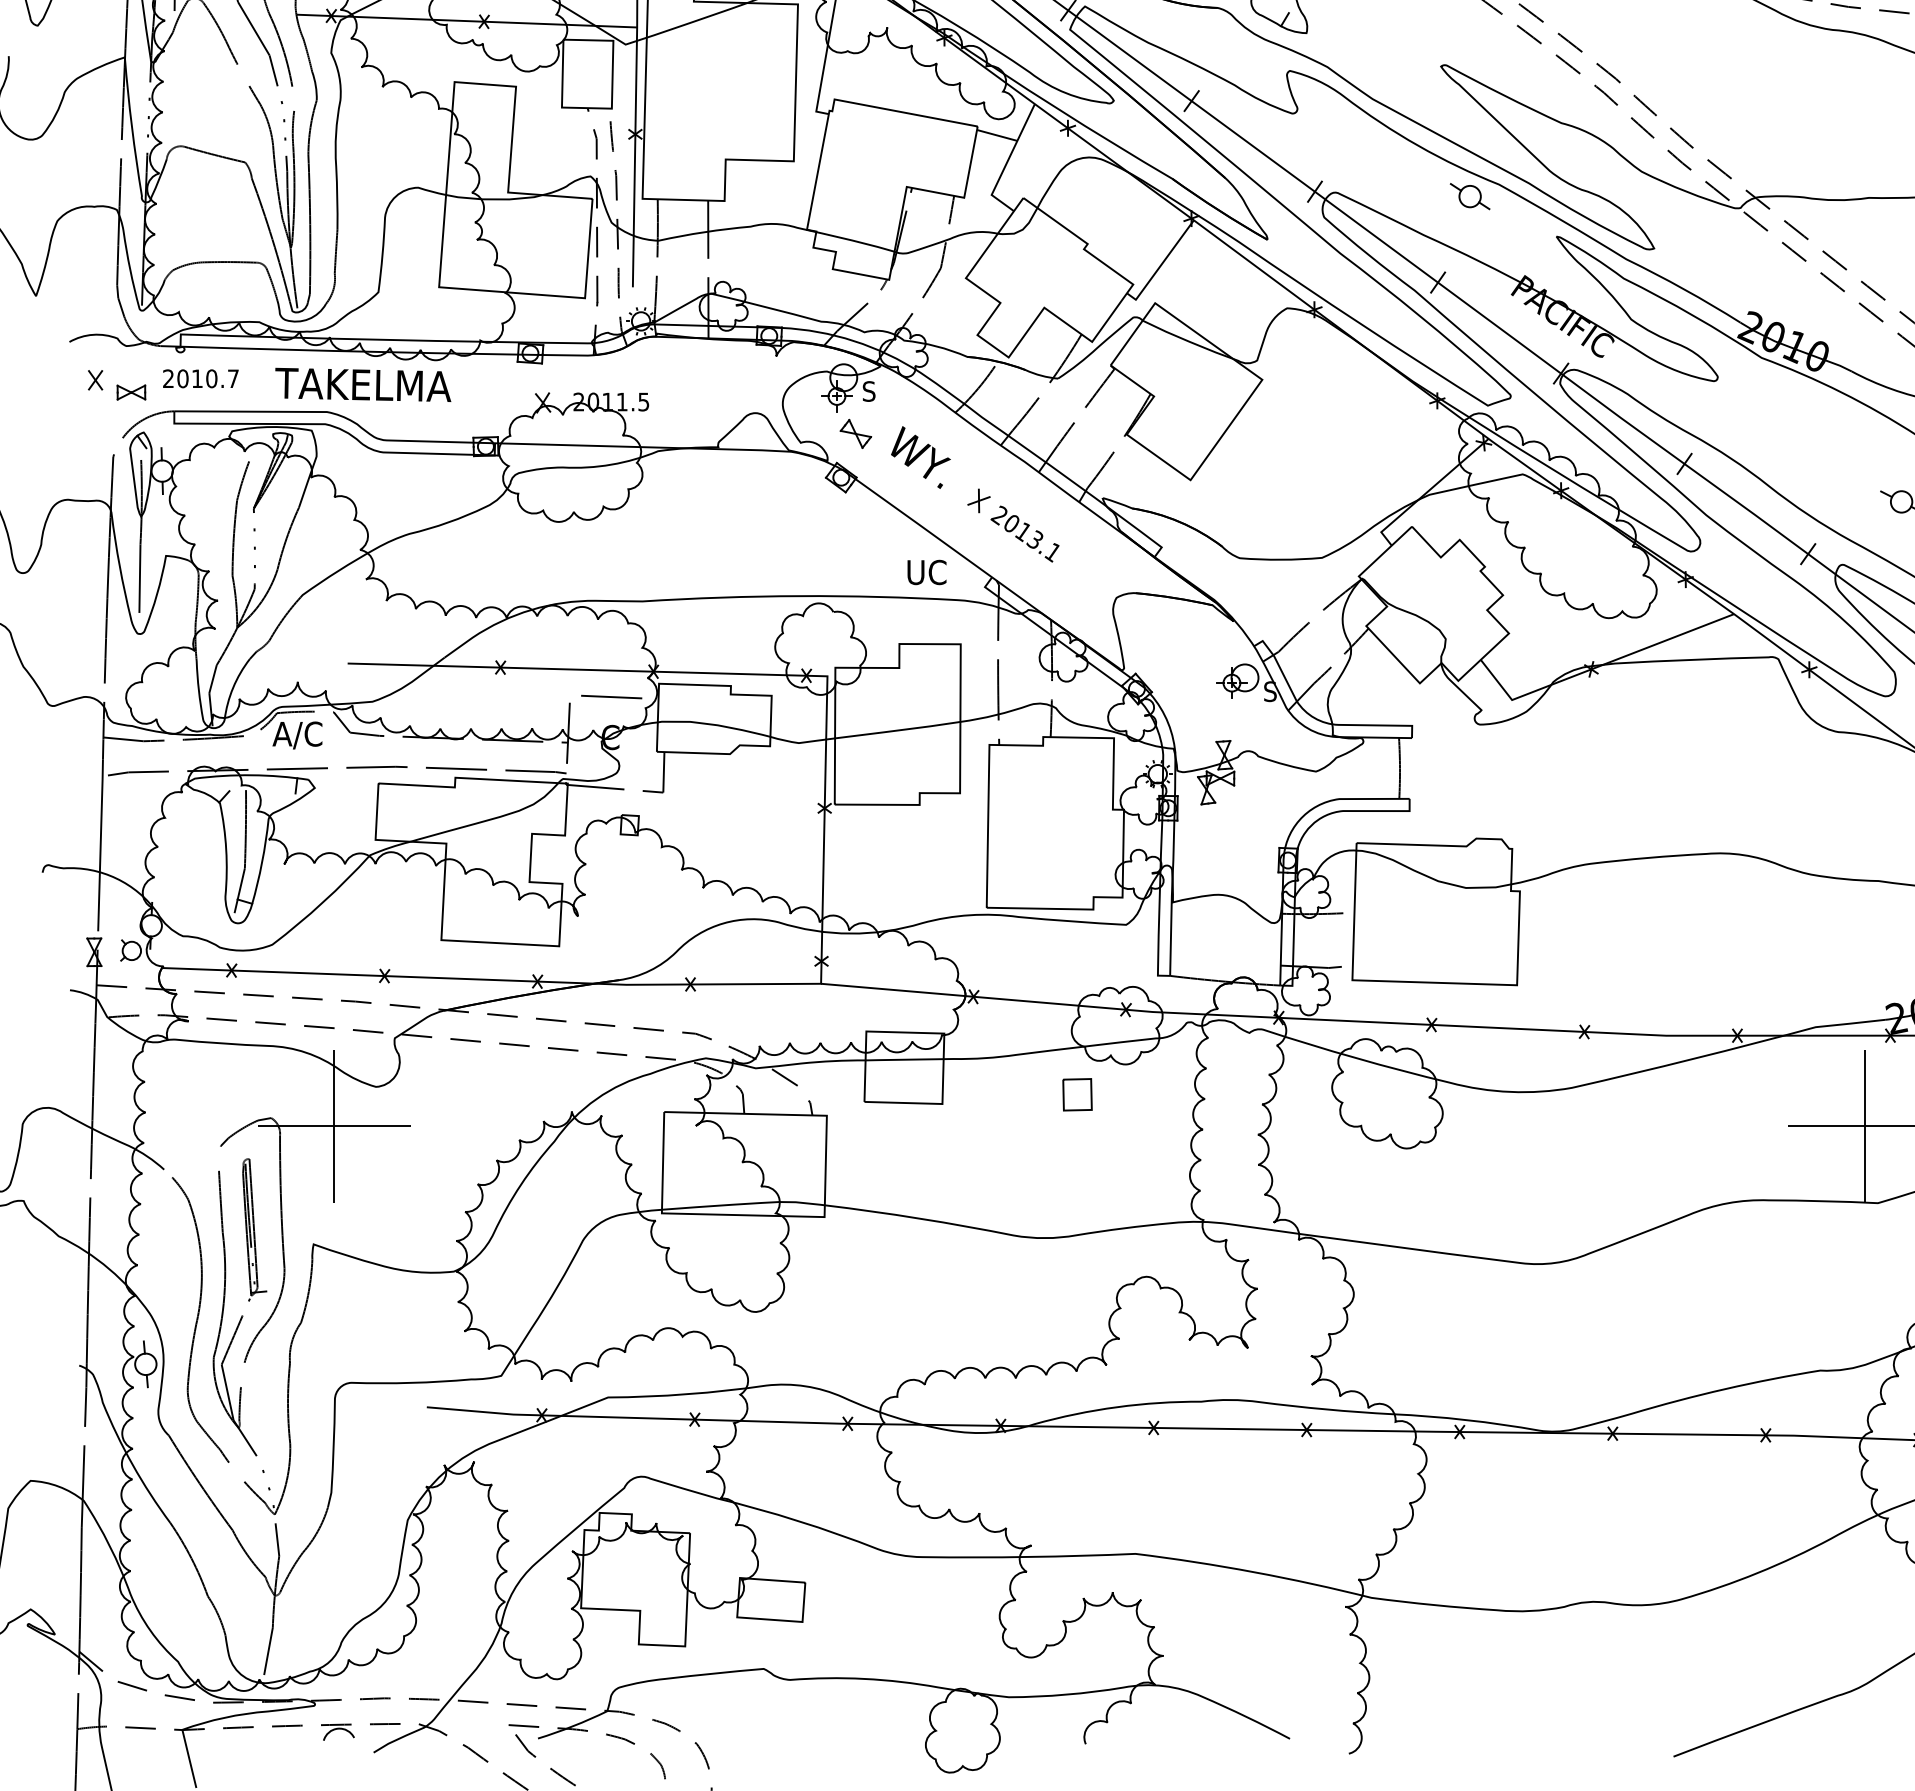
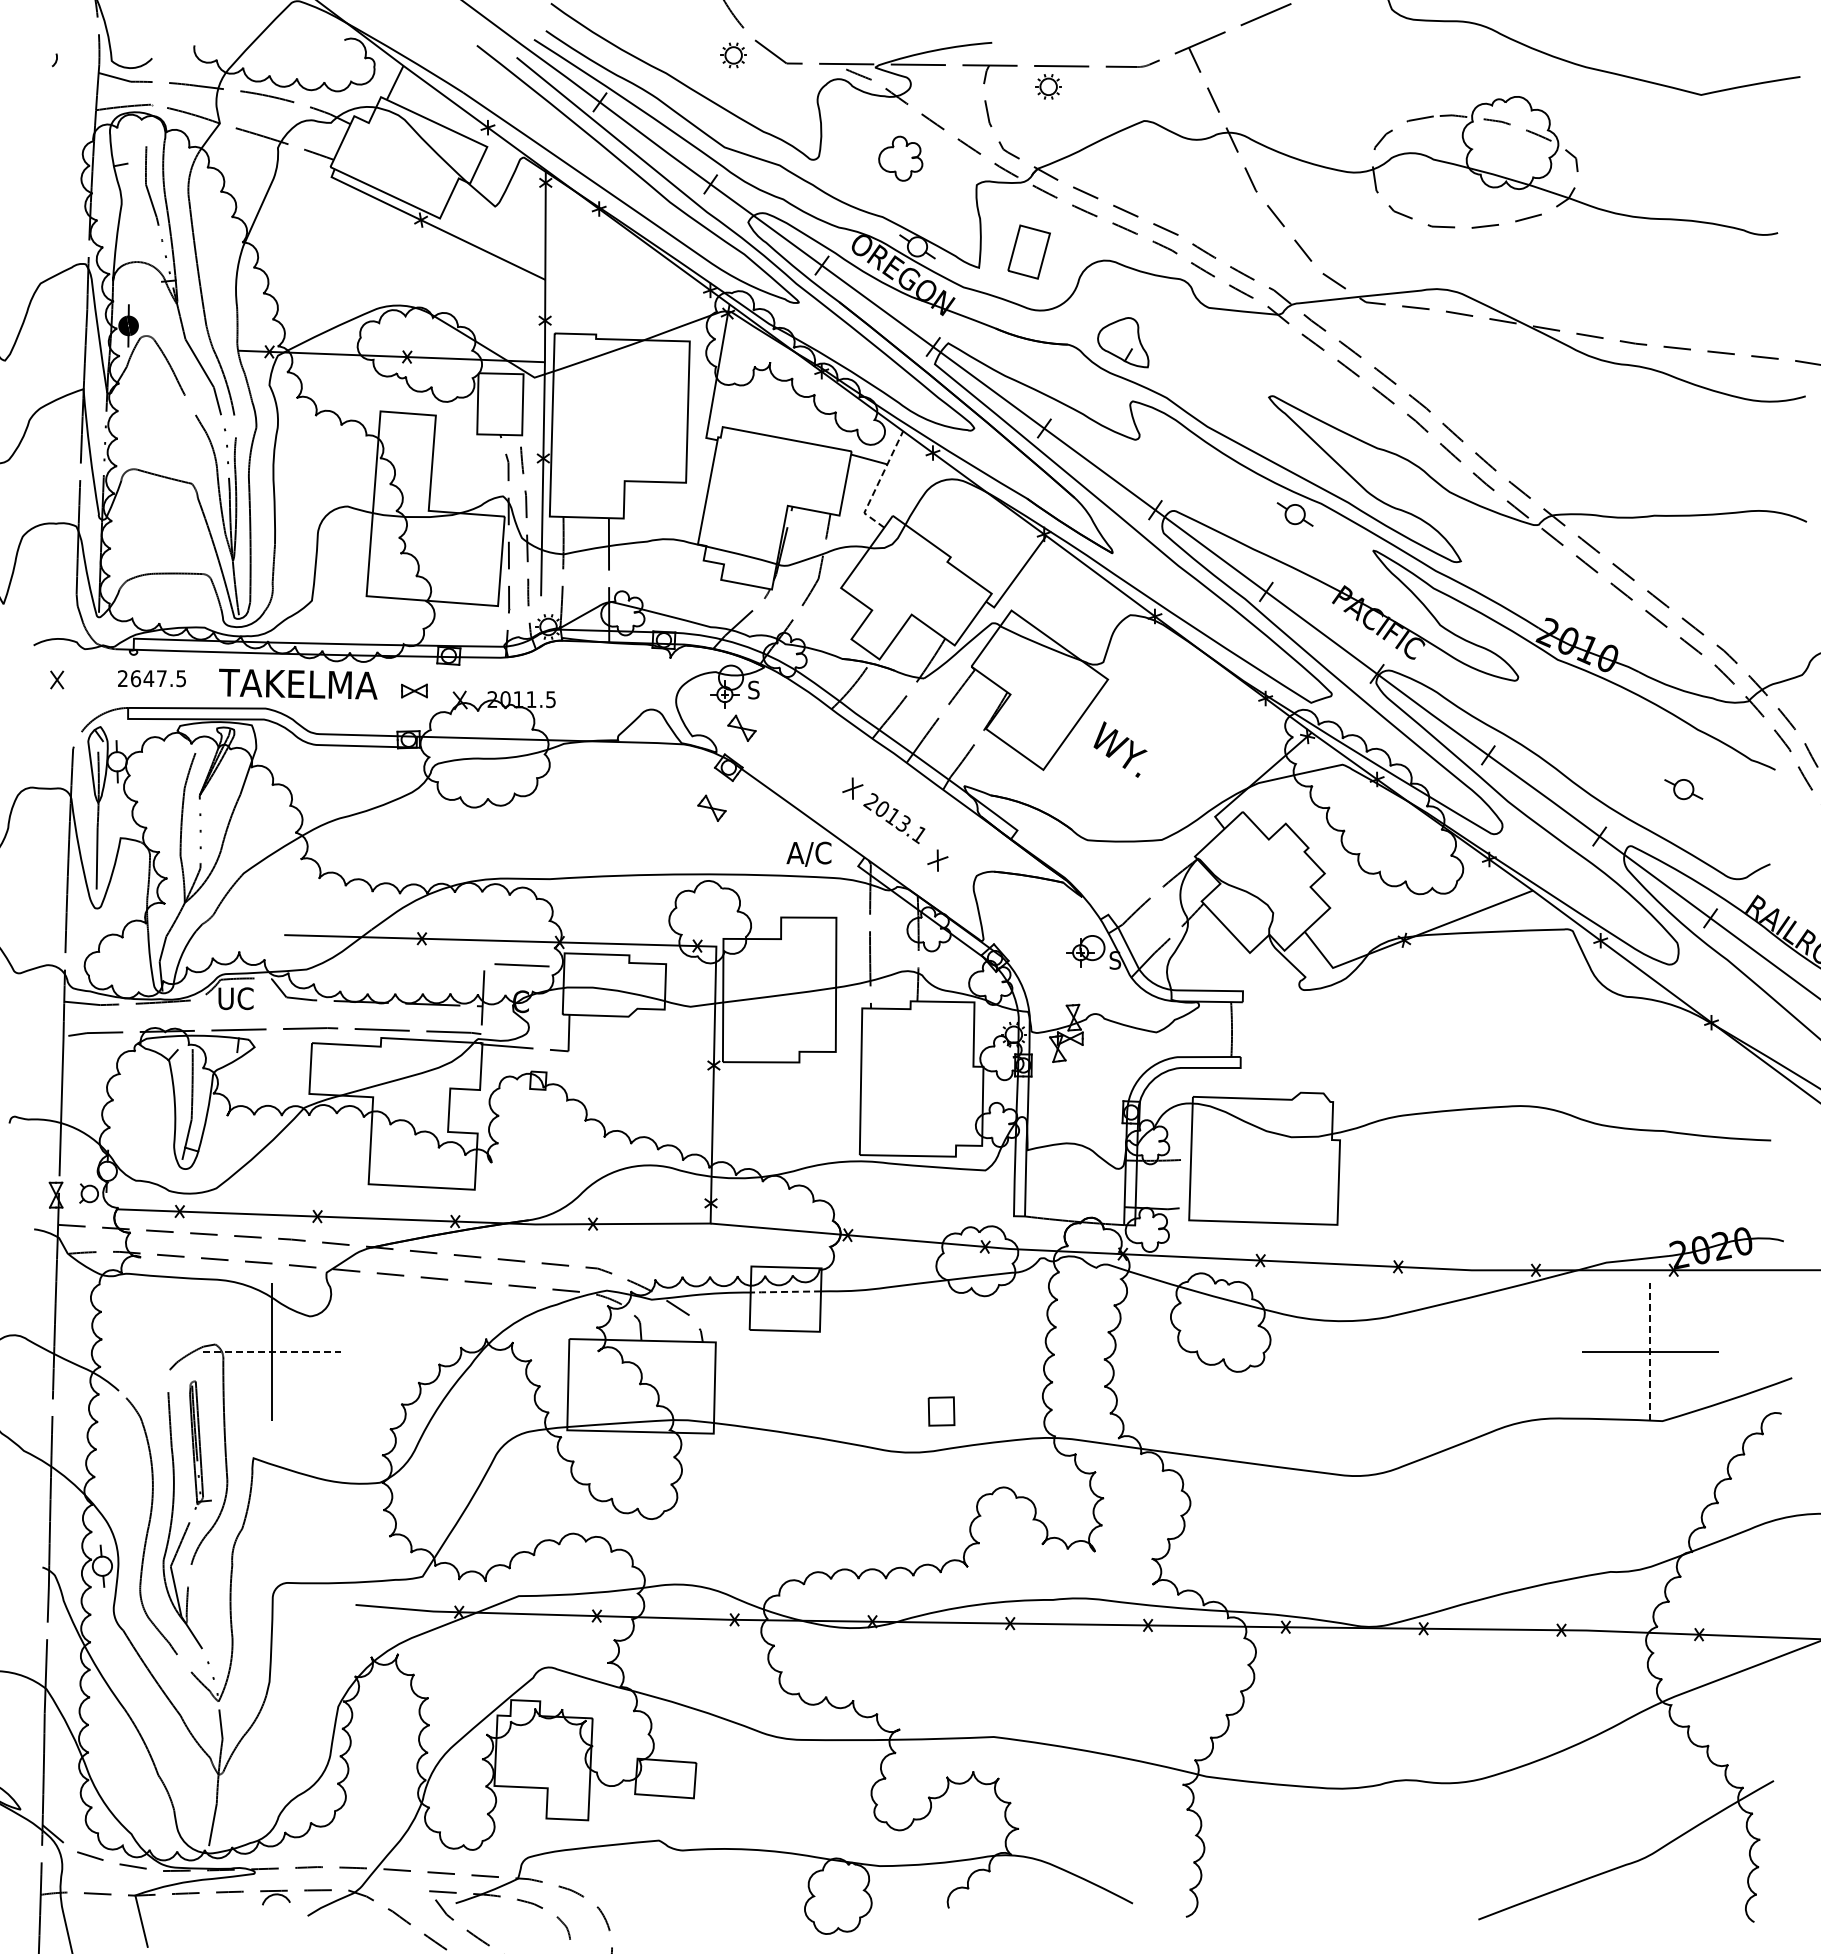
line: (1007, 162) -> (878, 483), solid -> dashed
text: (208, 378) -> (158, 678), 2010.7 -> 2647.5
part: (131, 391) -> (414, 690), moved
text: (920, 457) -> (1120, 749), moved
part: (822, 521) -> (711, 807), added
text: (929, 572) -> (808, 853), UC -> A/C
part: (1072, 580) -> (937, 860), added
text: (296, 735) -> (238, 999), A/C -> UC
line: (904, 1059) -> (785, 1291), solid -> dashed
part: (1077, 1094) -> (941, 1411), moved
line: (334, 1126) -> (272, 1352), solid -> dashed
line: (1864, 1126) -> (1650, 1352), solid -> dashed

